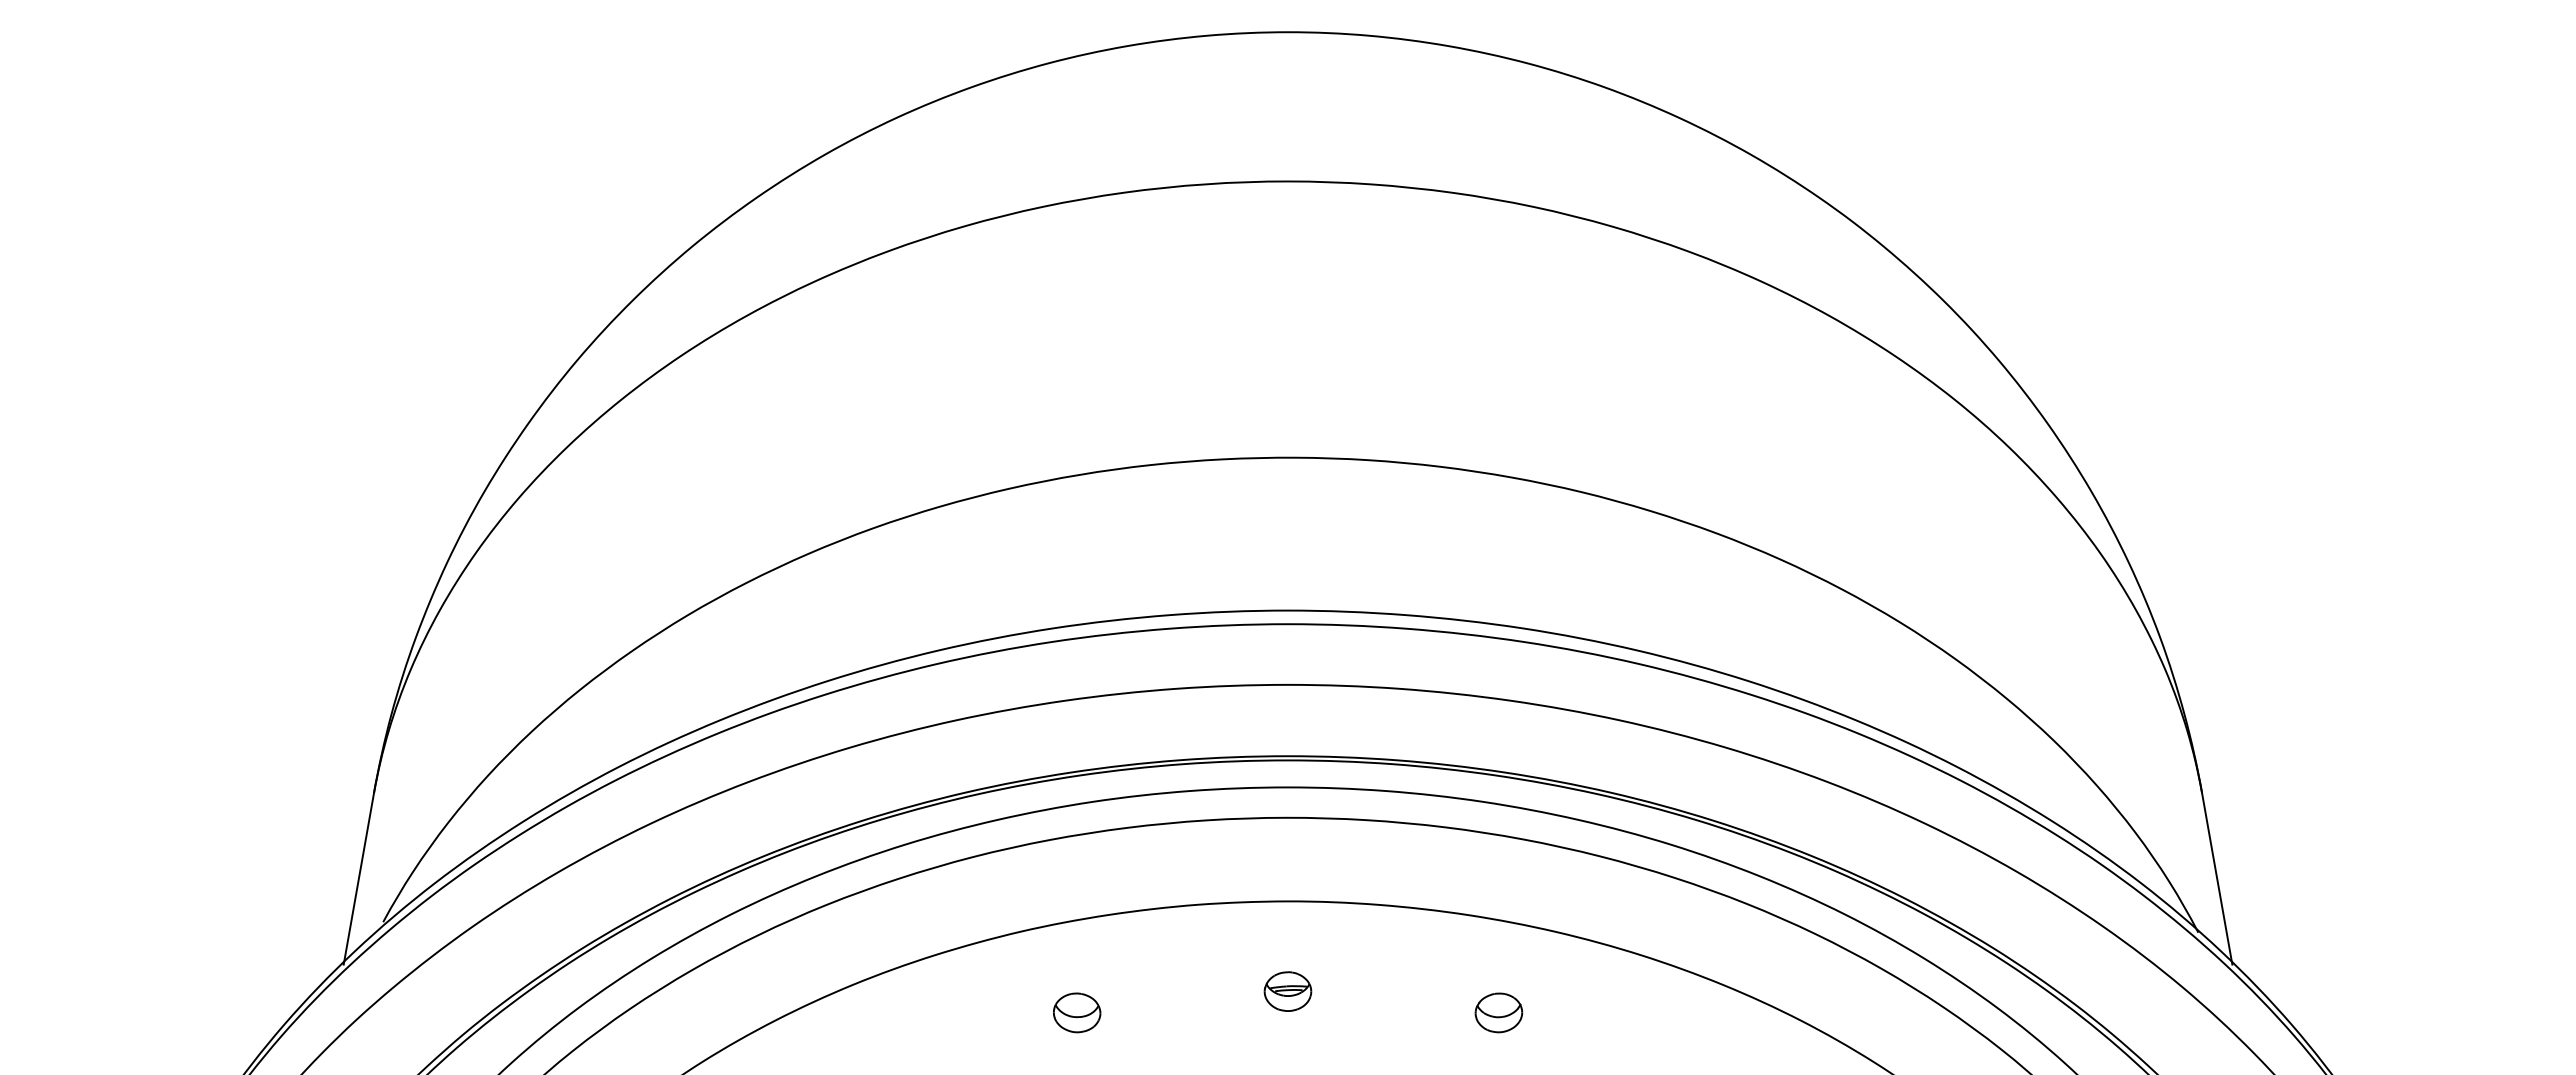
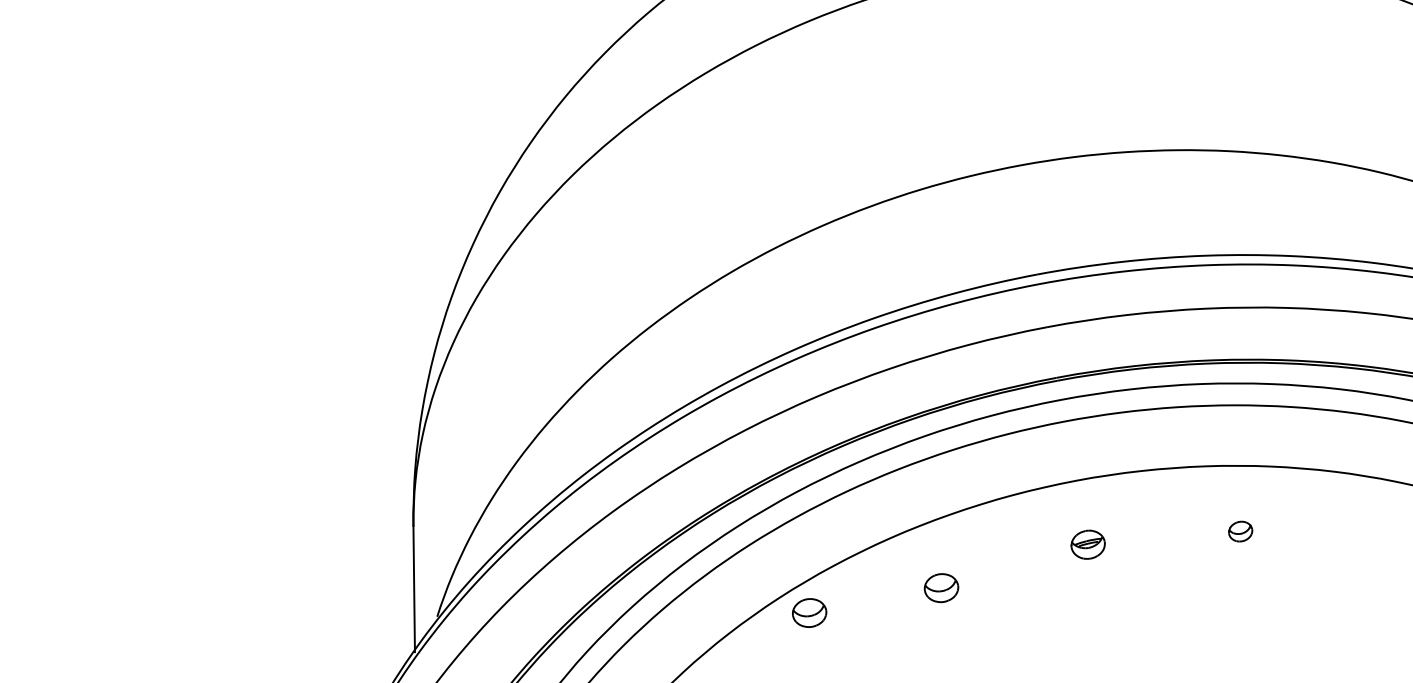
part: (891, 1012) -> (809, 612), added
part: (1498, 1012) -> (1240, 531), size x0.7

